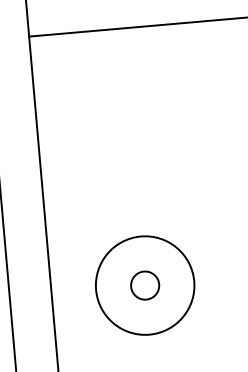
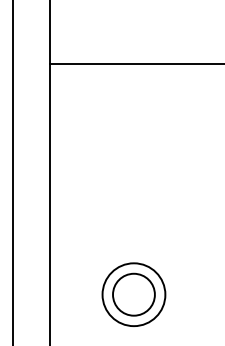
circle: (144, 285) -> (133, 294), size x0.71
circle: (144, 285) -> (133, 294), size x1.67

